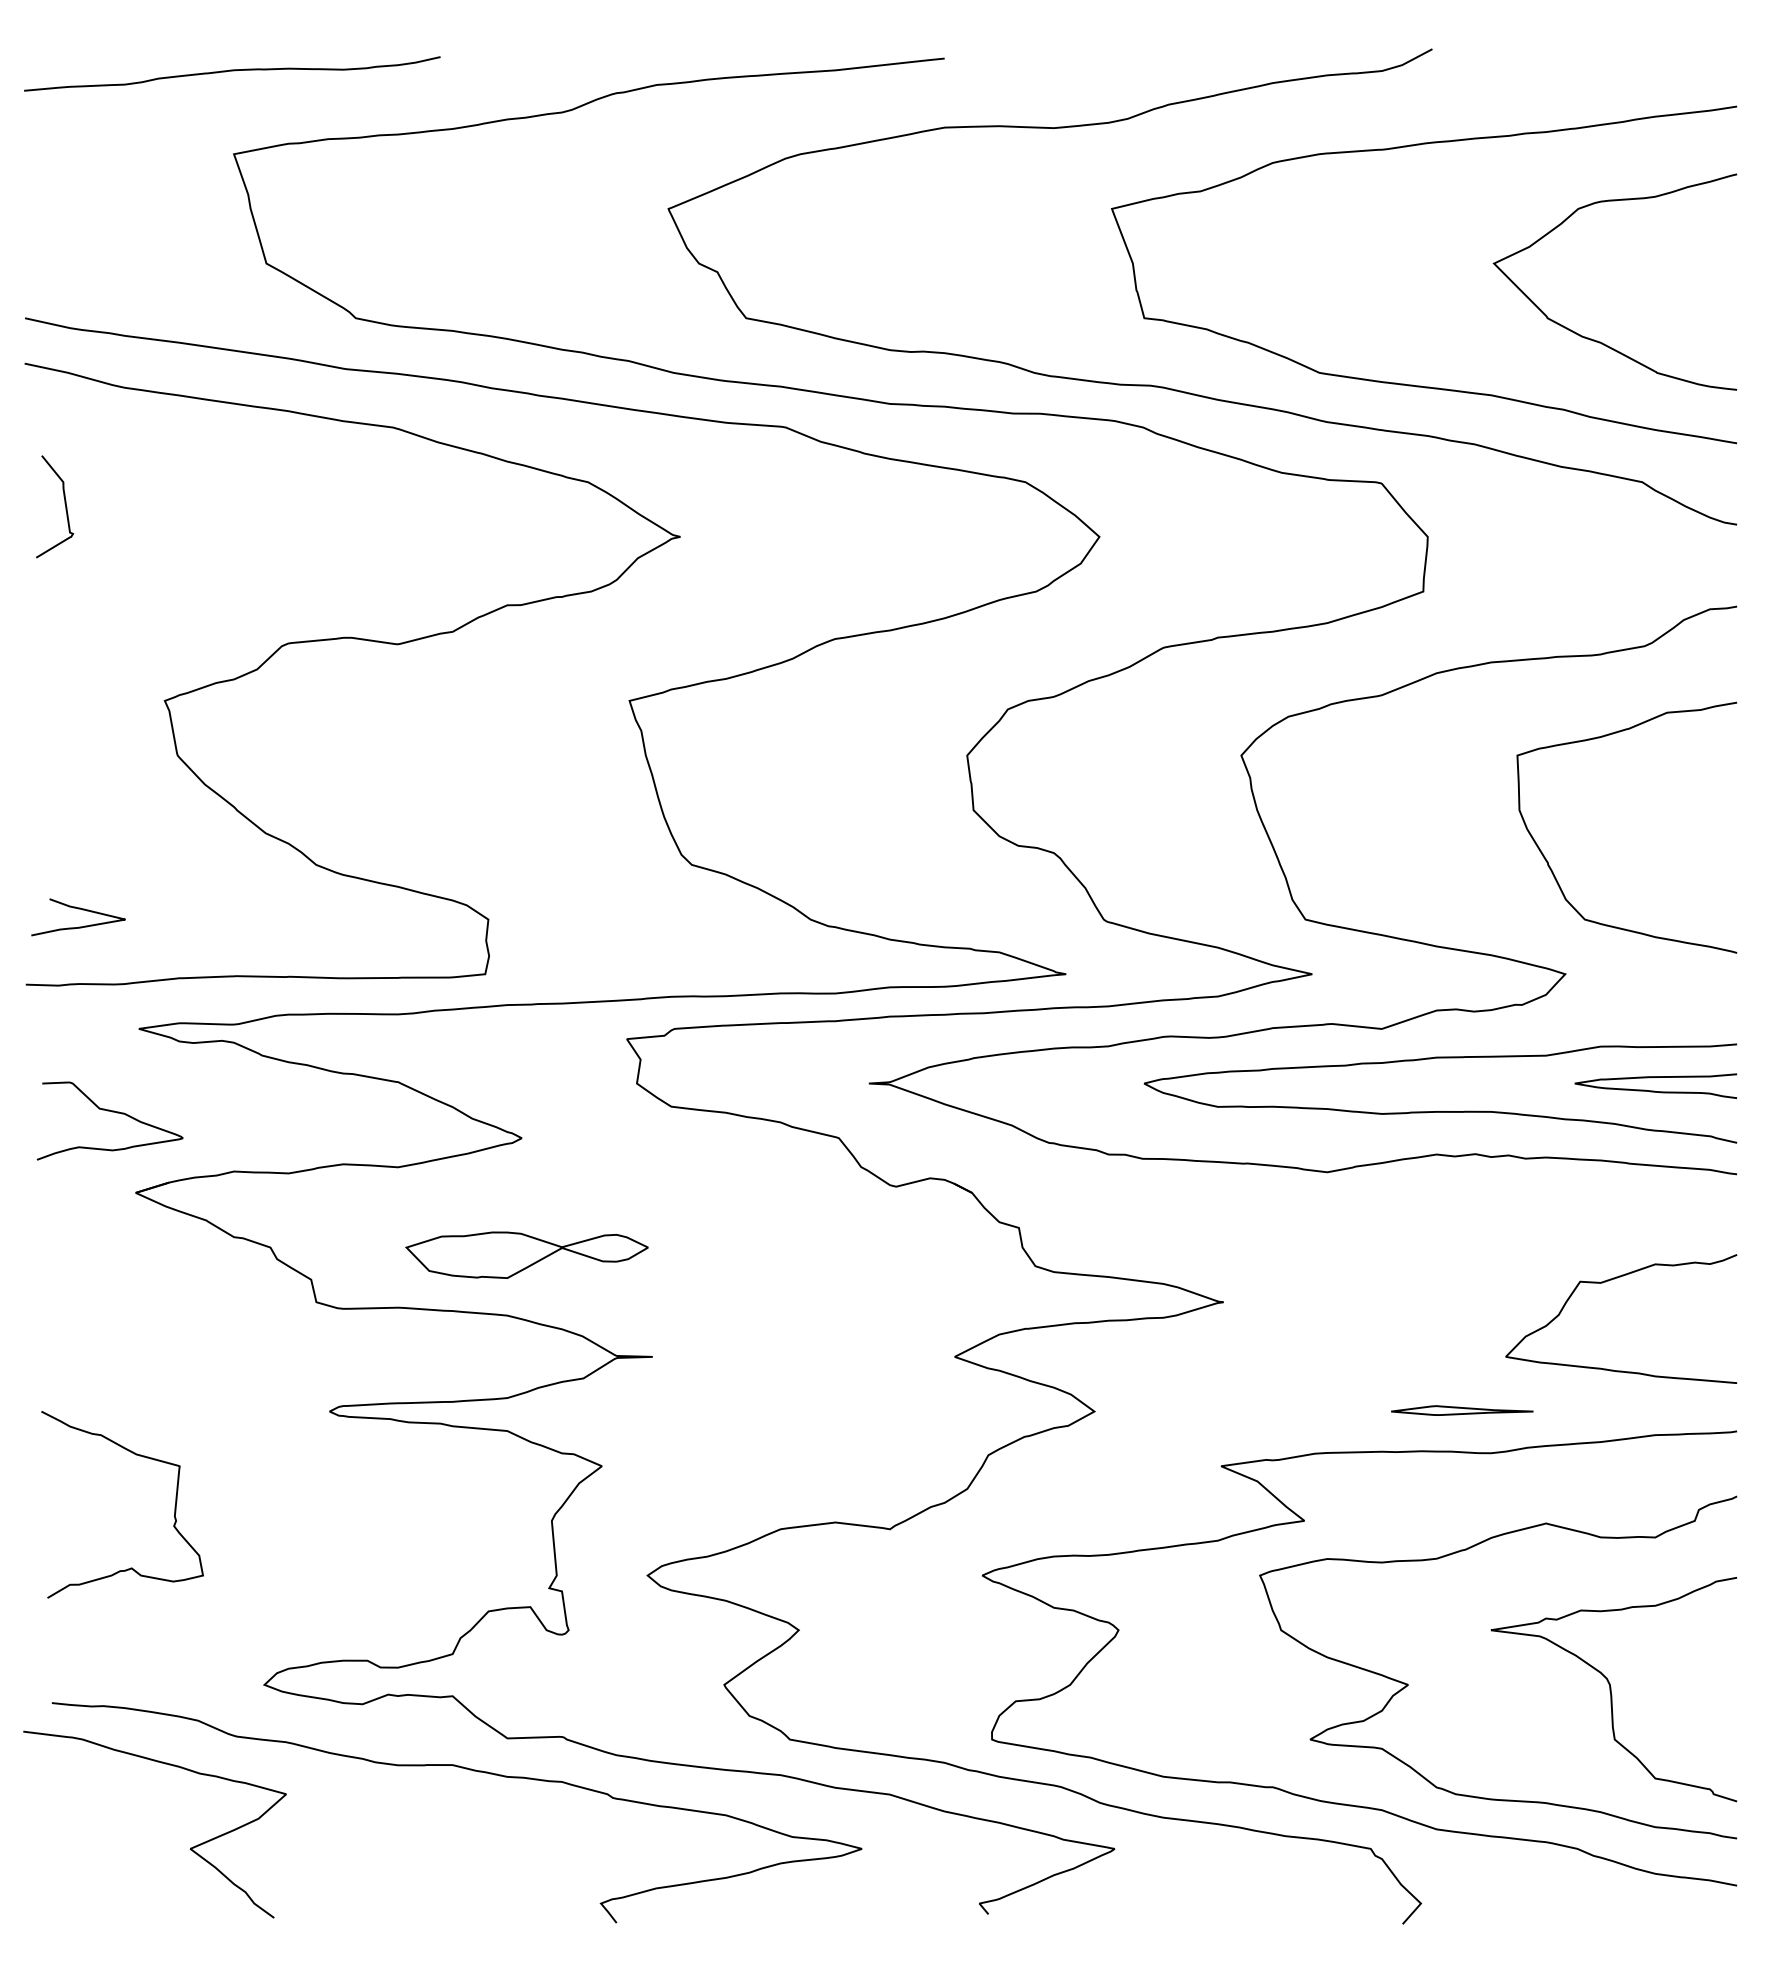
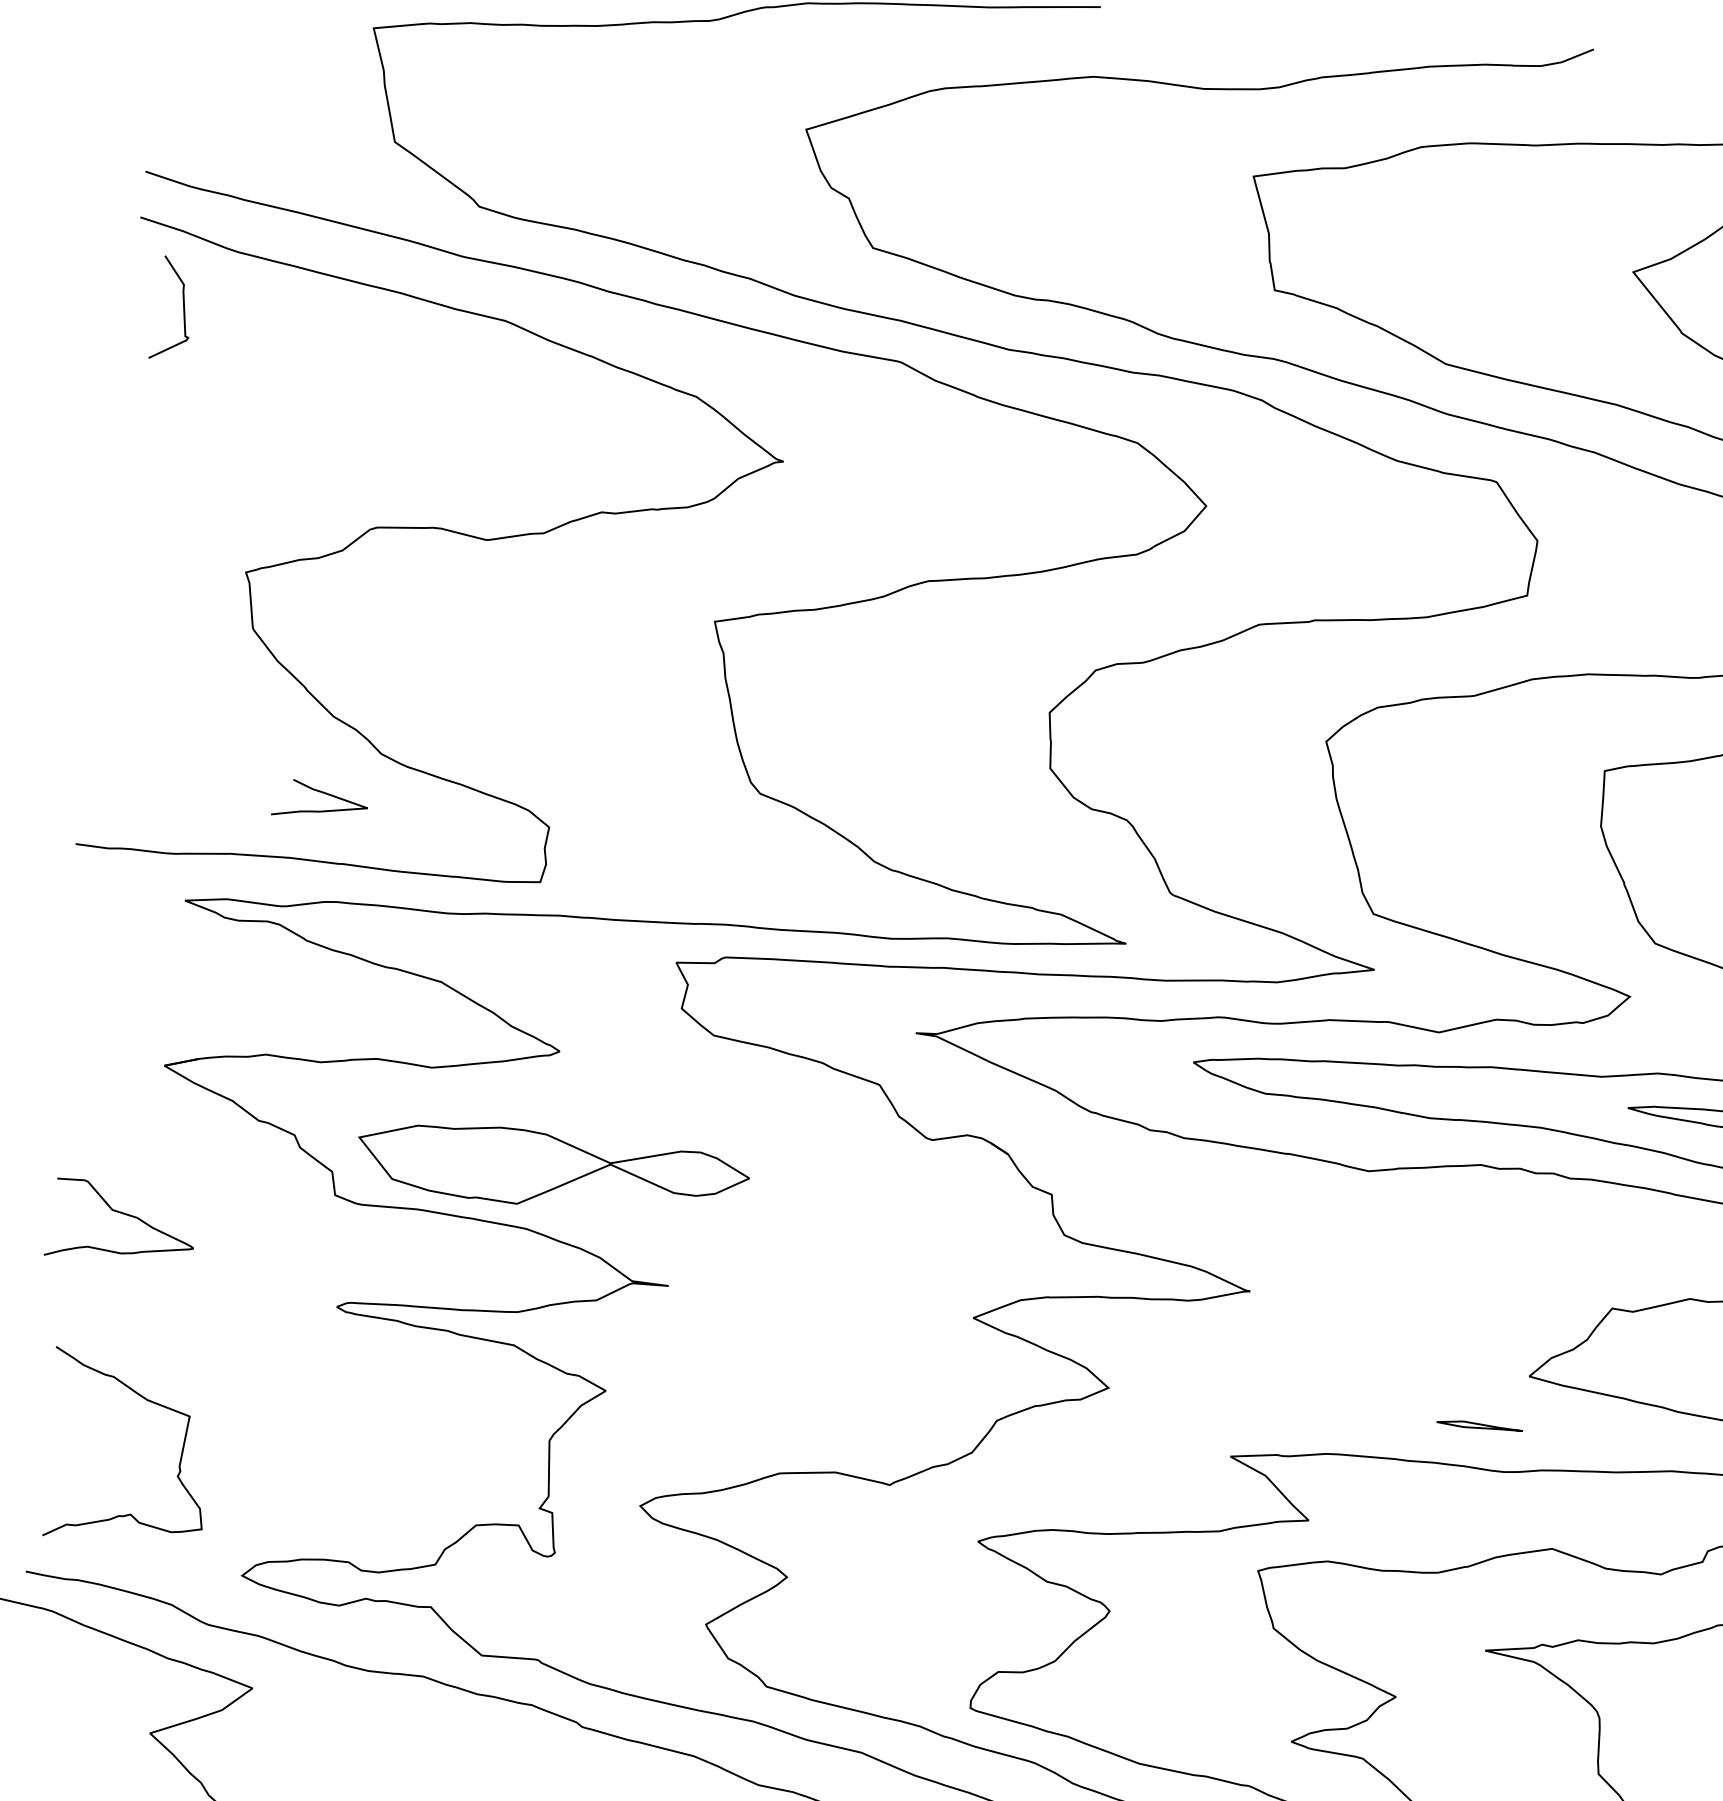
curve: (64, 503) -> (182, 306), moved
curve: (78, 909) -> (321, 793), moved
curve: (112, 1112) -> (125, 1215), moved
part: (526, 1254) -> (552, 1169), size x1.6
part: (1462, 1410) -> (1479, 1425), size x0.6
curve: (139, 1456) -> (150, 1402), moved

